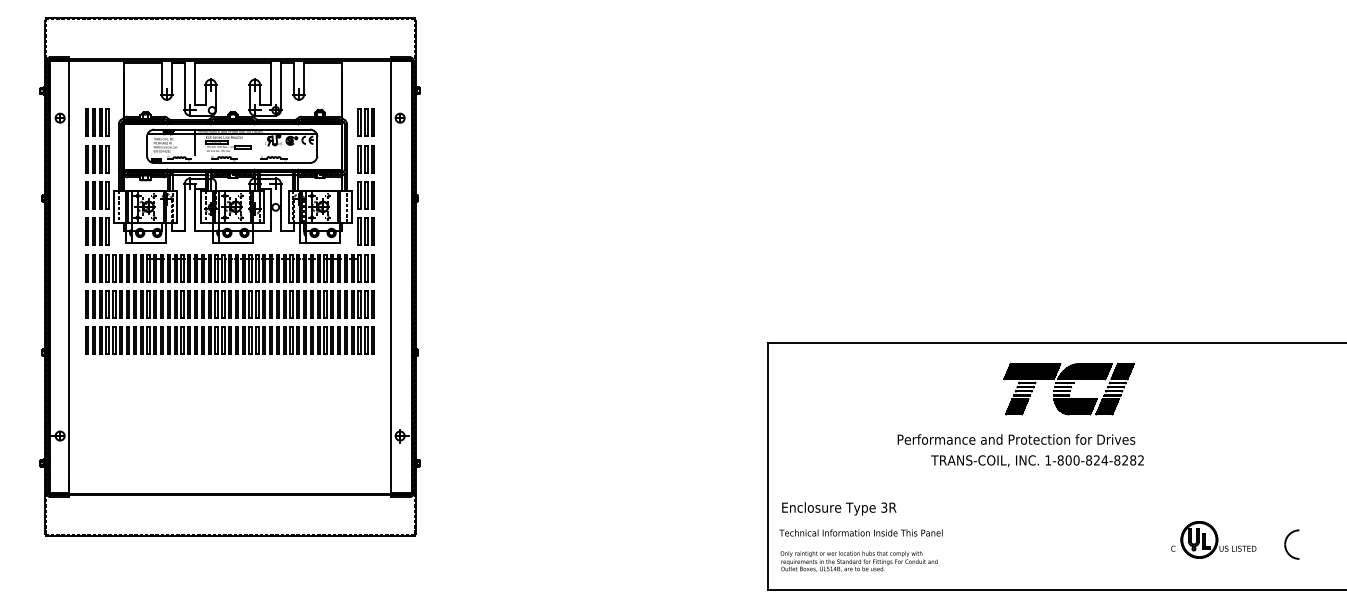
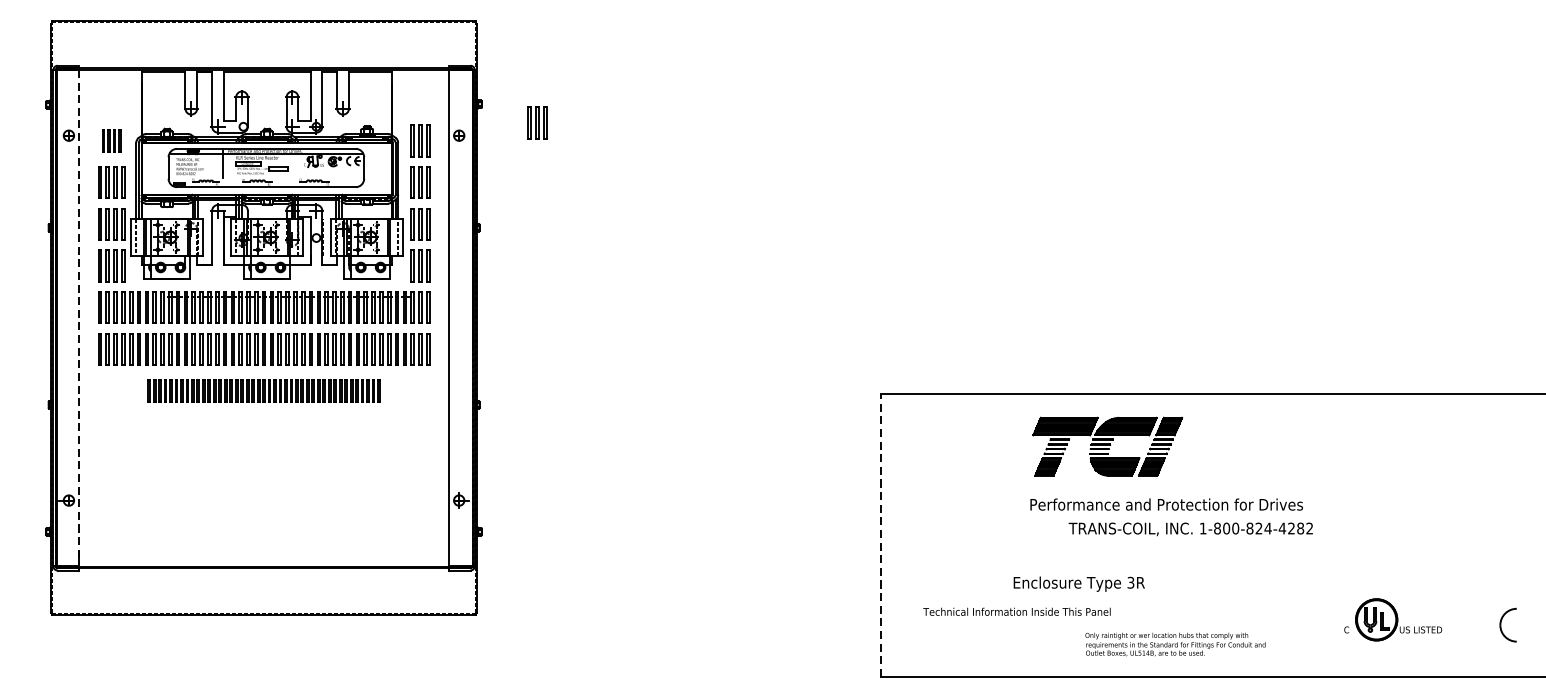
part: (467, 107) -> (536, 123), added
part: (97, 122) -> (111, 140), size x0.7
line: (69, 277) -> (79, 318), solid -> dashed
part: (229, 340) -> (263, 390), size x0.7
part: (1068, 388) -> (1107, 445), moved
text: (1117, 460) -> (1282, 528), 1-800-824-8282 -> 1-800-824-4282
line: (767, 466) -> (880, 535), solid -> dashed
text: (839, 508) -> (1079, 583), moved
text: (860, 532) -> (1016, 611), moved
part: (1291, 544) -> (1507, 625), moved
text: (858, 561) -> (1174, 644), moved

